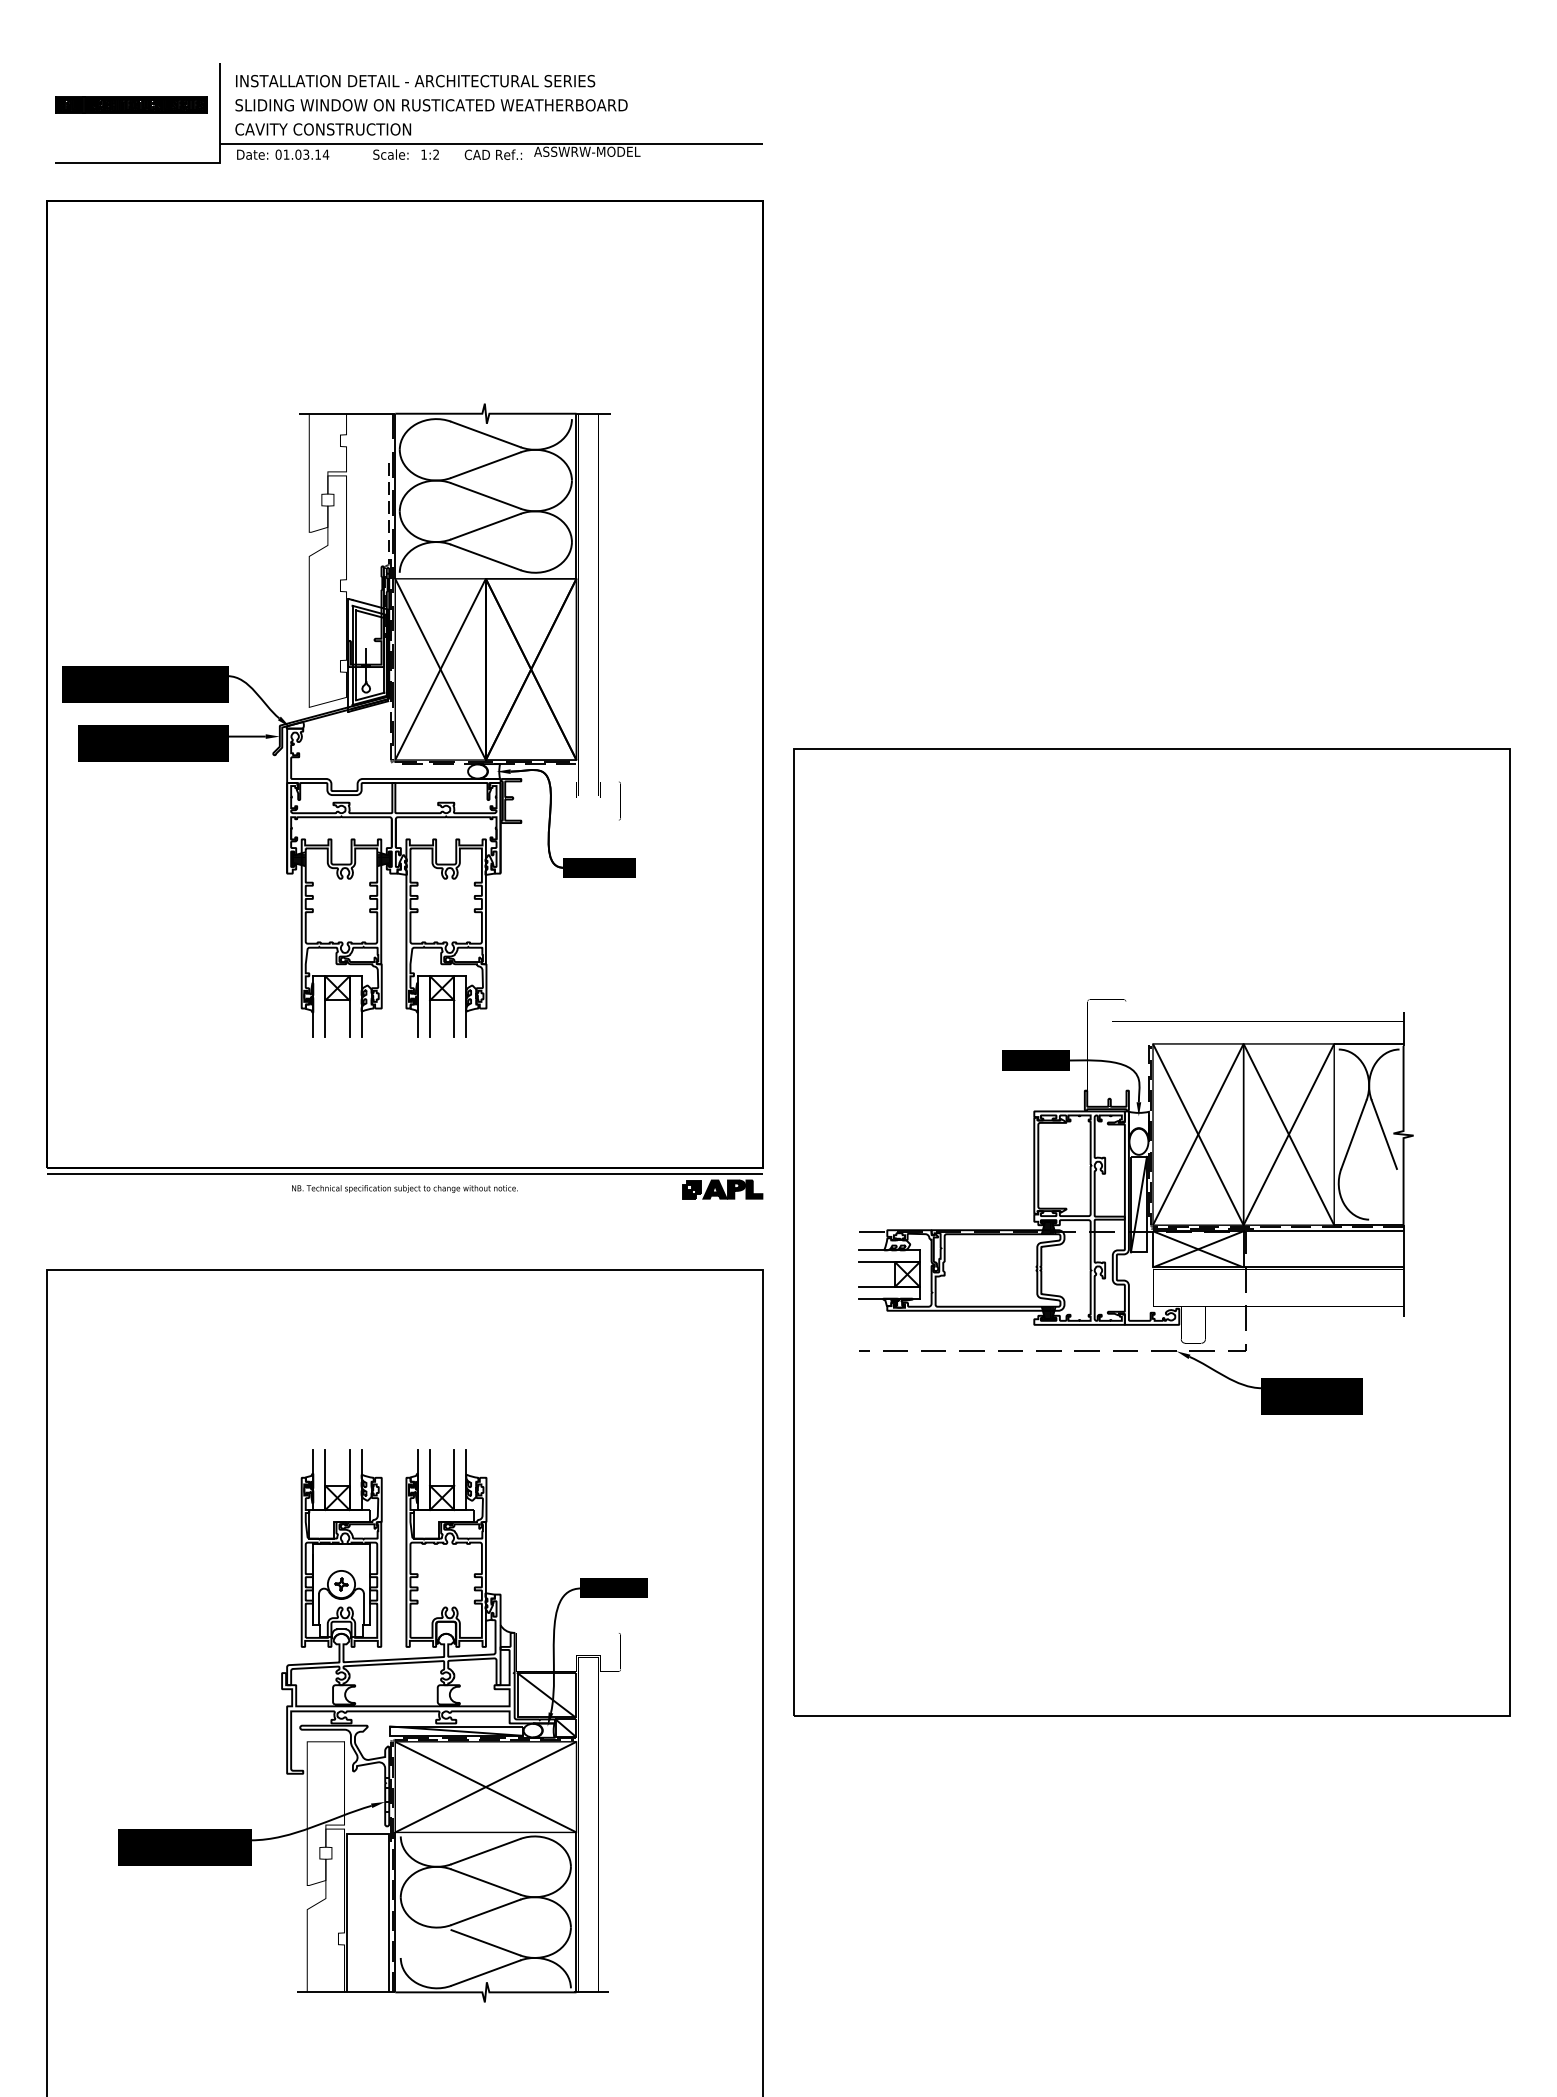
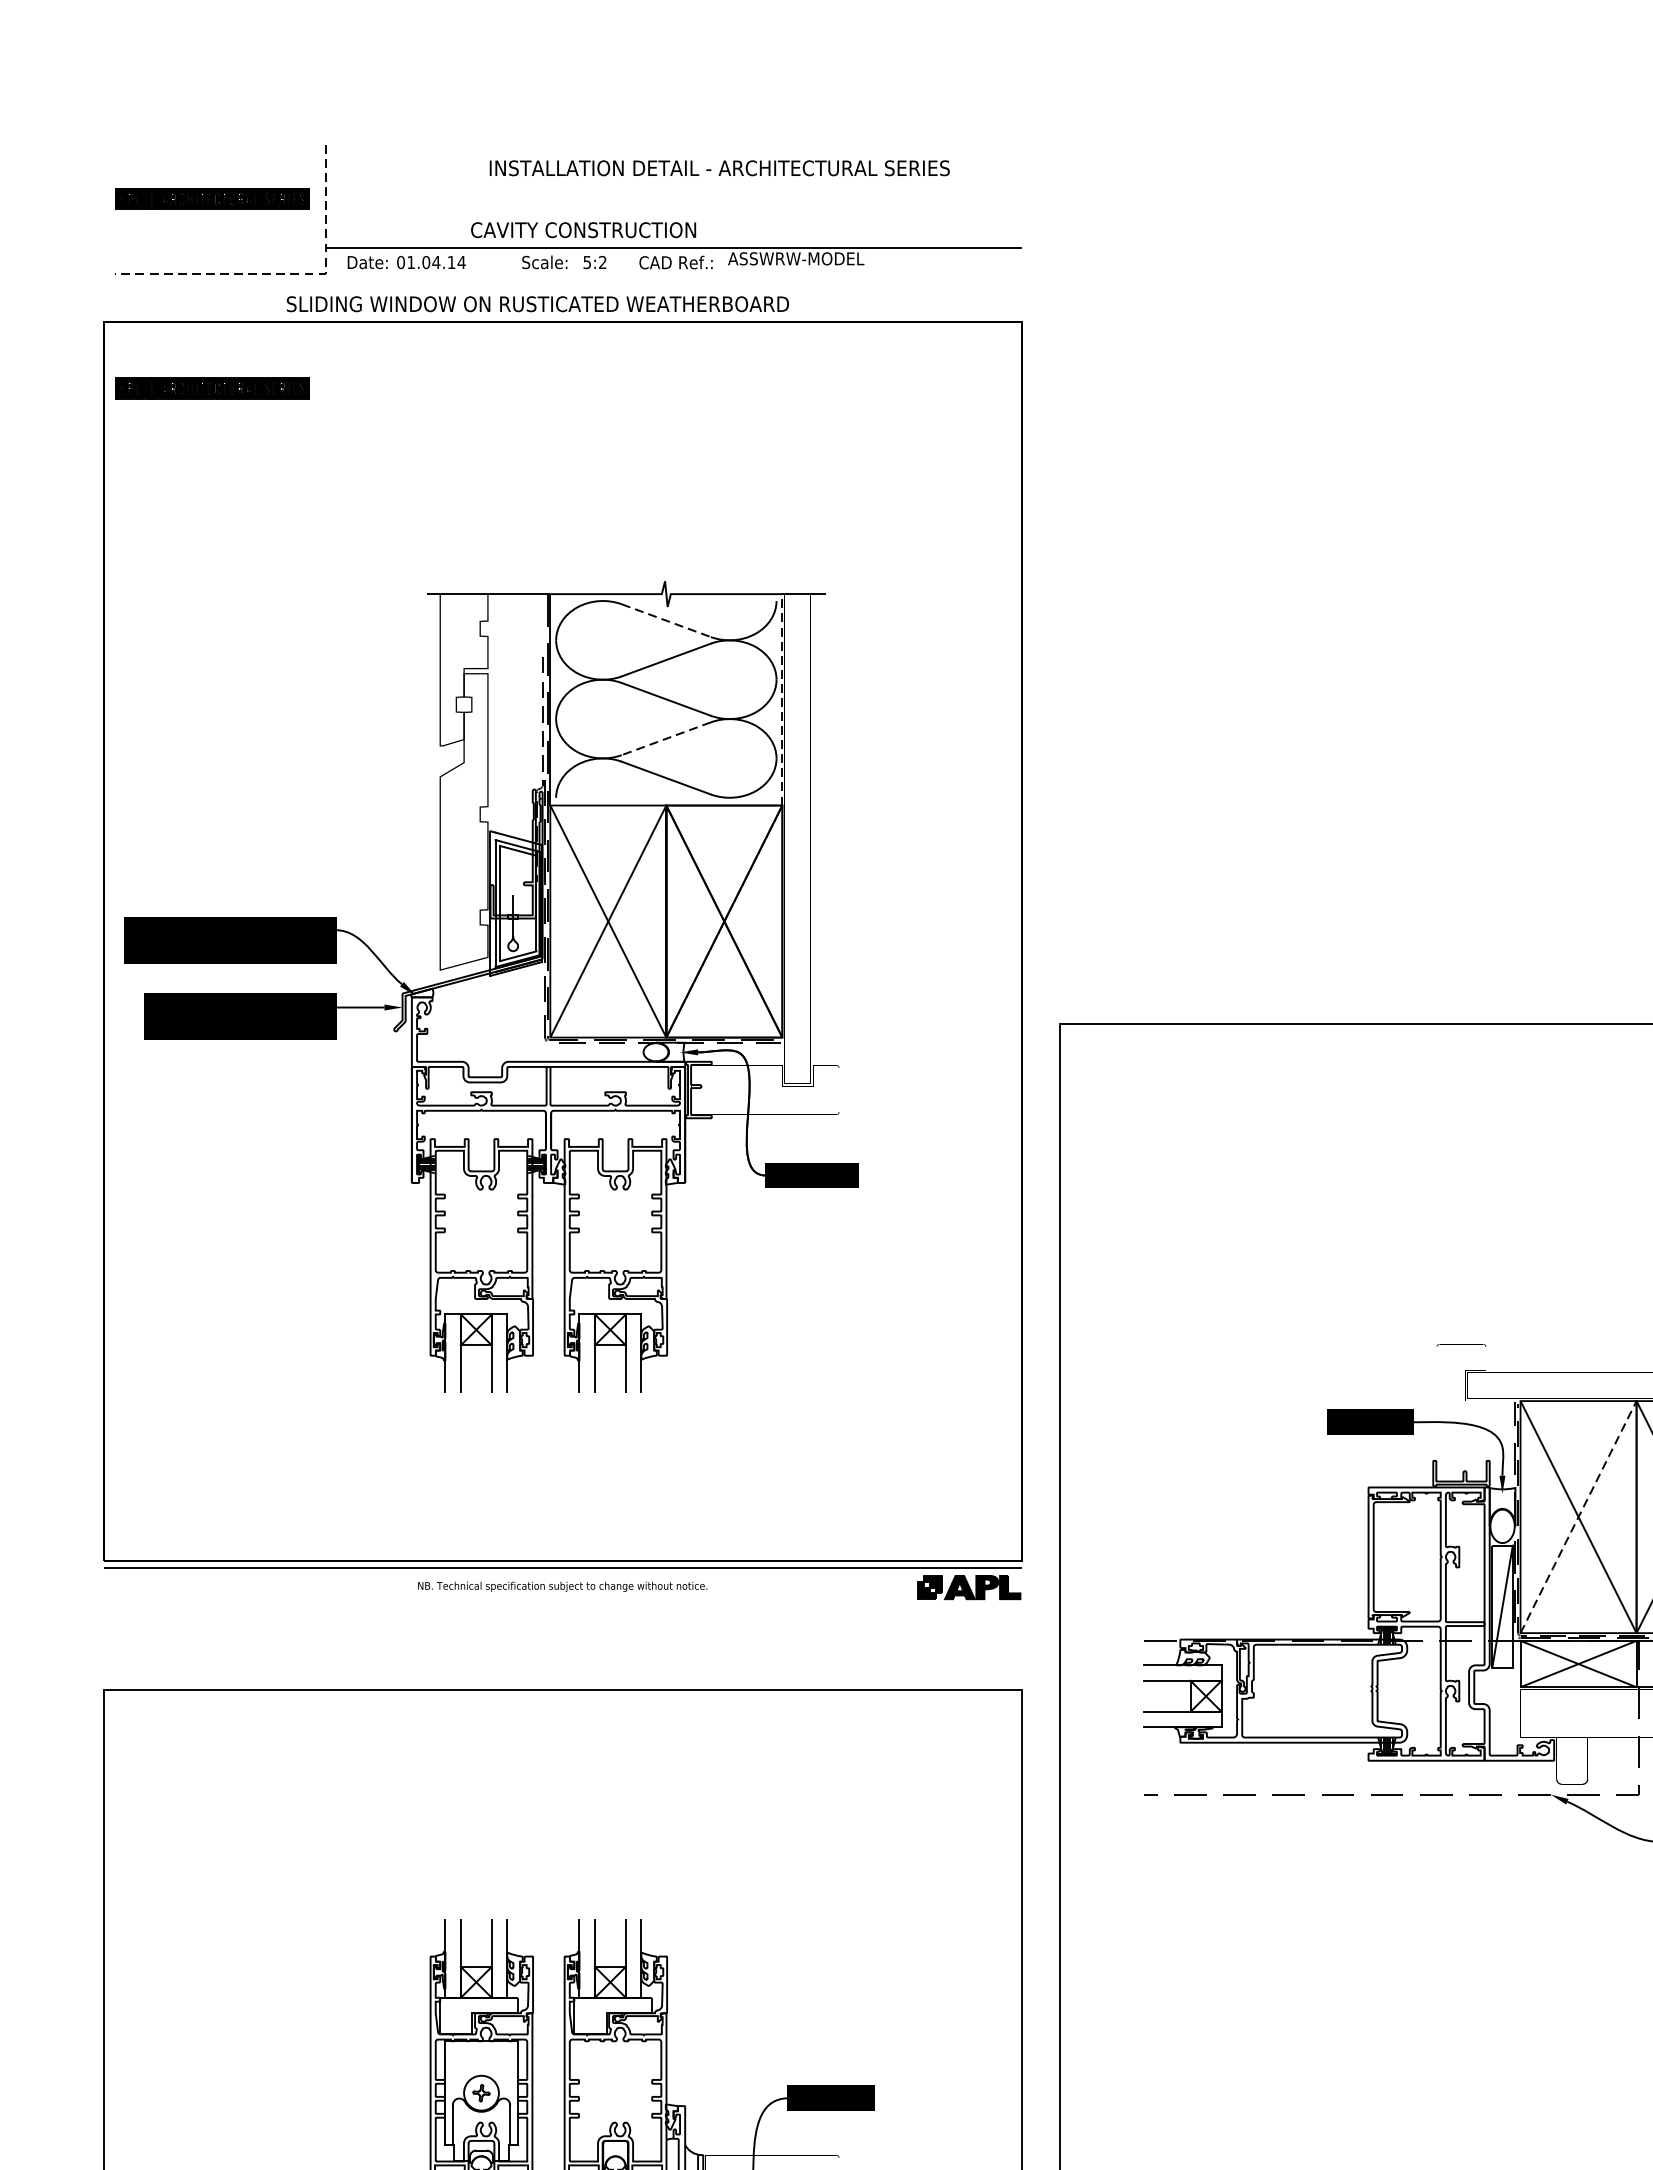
text: (415, 81) -> (719, 168), moved
text: (431, 105) -> (537, 304), moved
text: (323, 129) -> (583, 230), moved
text: (306, 154) -> (436, 262), 01.03.14 -> 01.04.14
text: (423, 154) -> (586, 262), 1:2 -> 5:2
line: (187, 163) -> (284, 273), solid -> dashed
part: (131, 252) -> (212, 387), added
line: (486, 434) -> (667, 620), solid -> dashed
line: (576, 496) -> (782, 700), solid -> dashed
line: (485, 526) -> (665, 738), solid -> dashed
line: (1198, 1134) -> (1578, 1517), solid -> dashed

